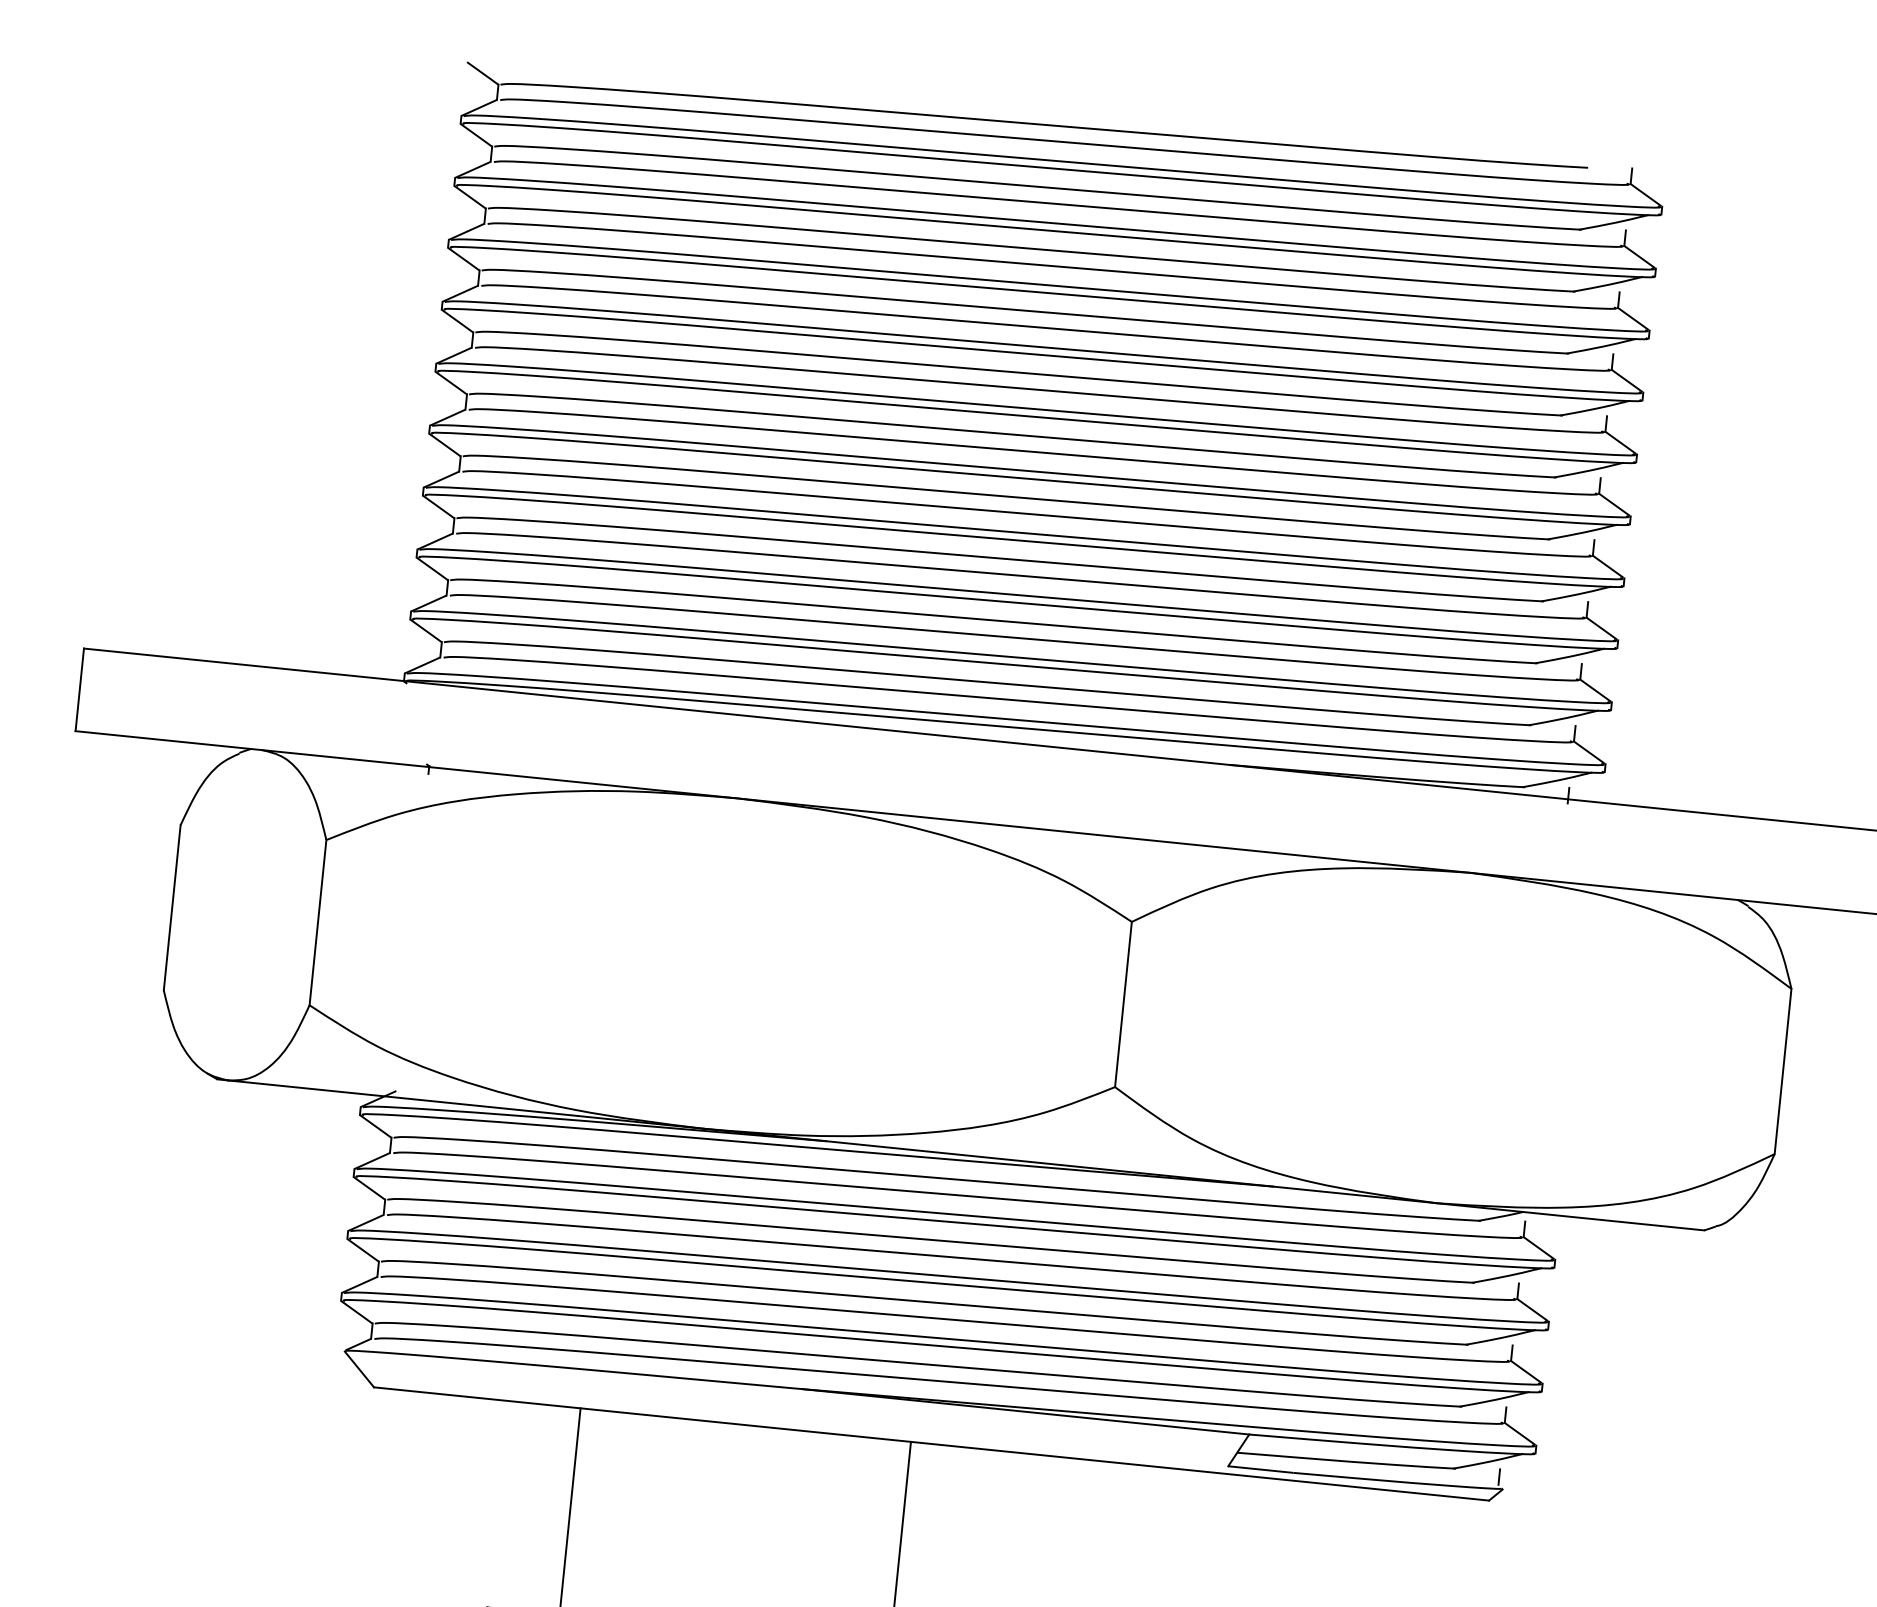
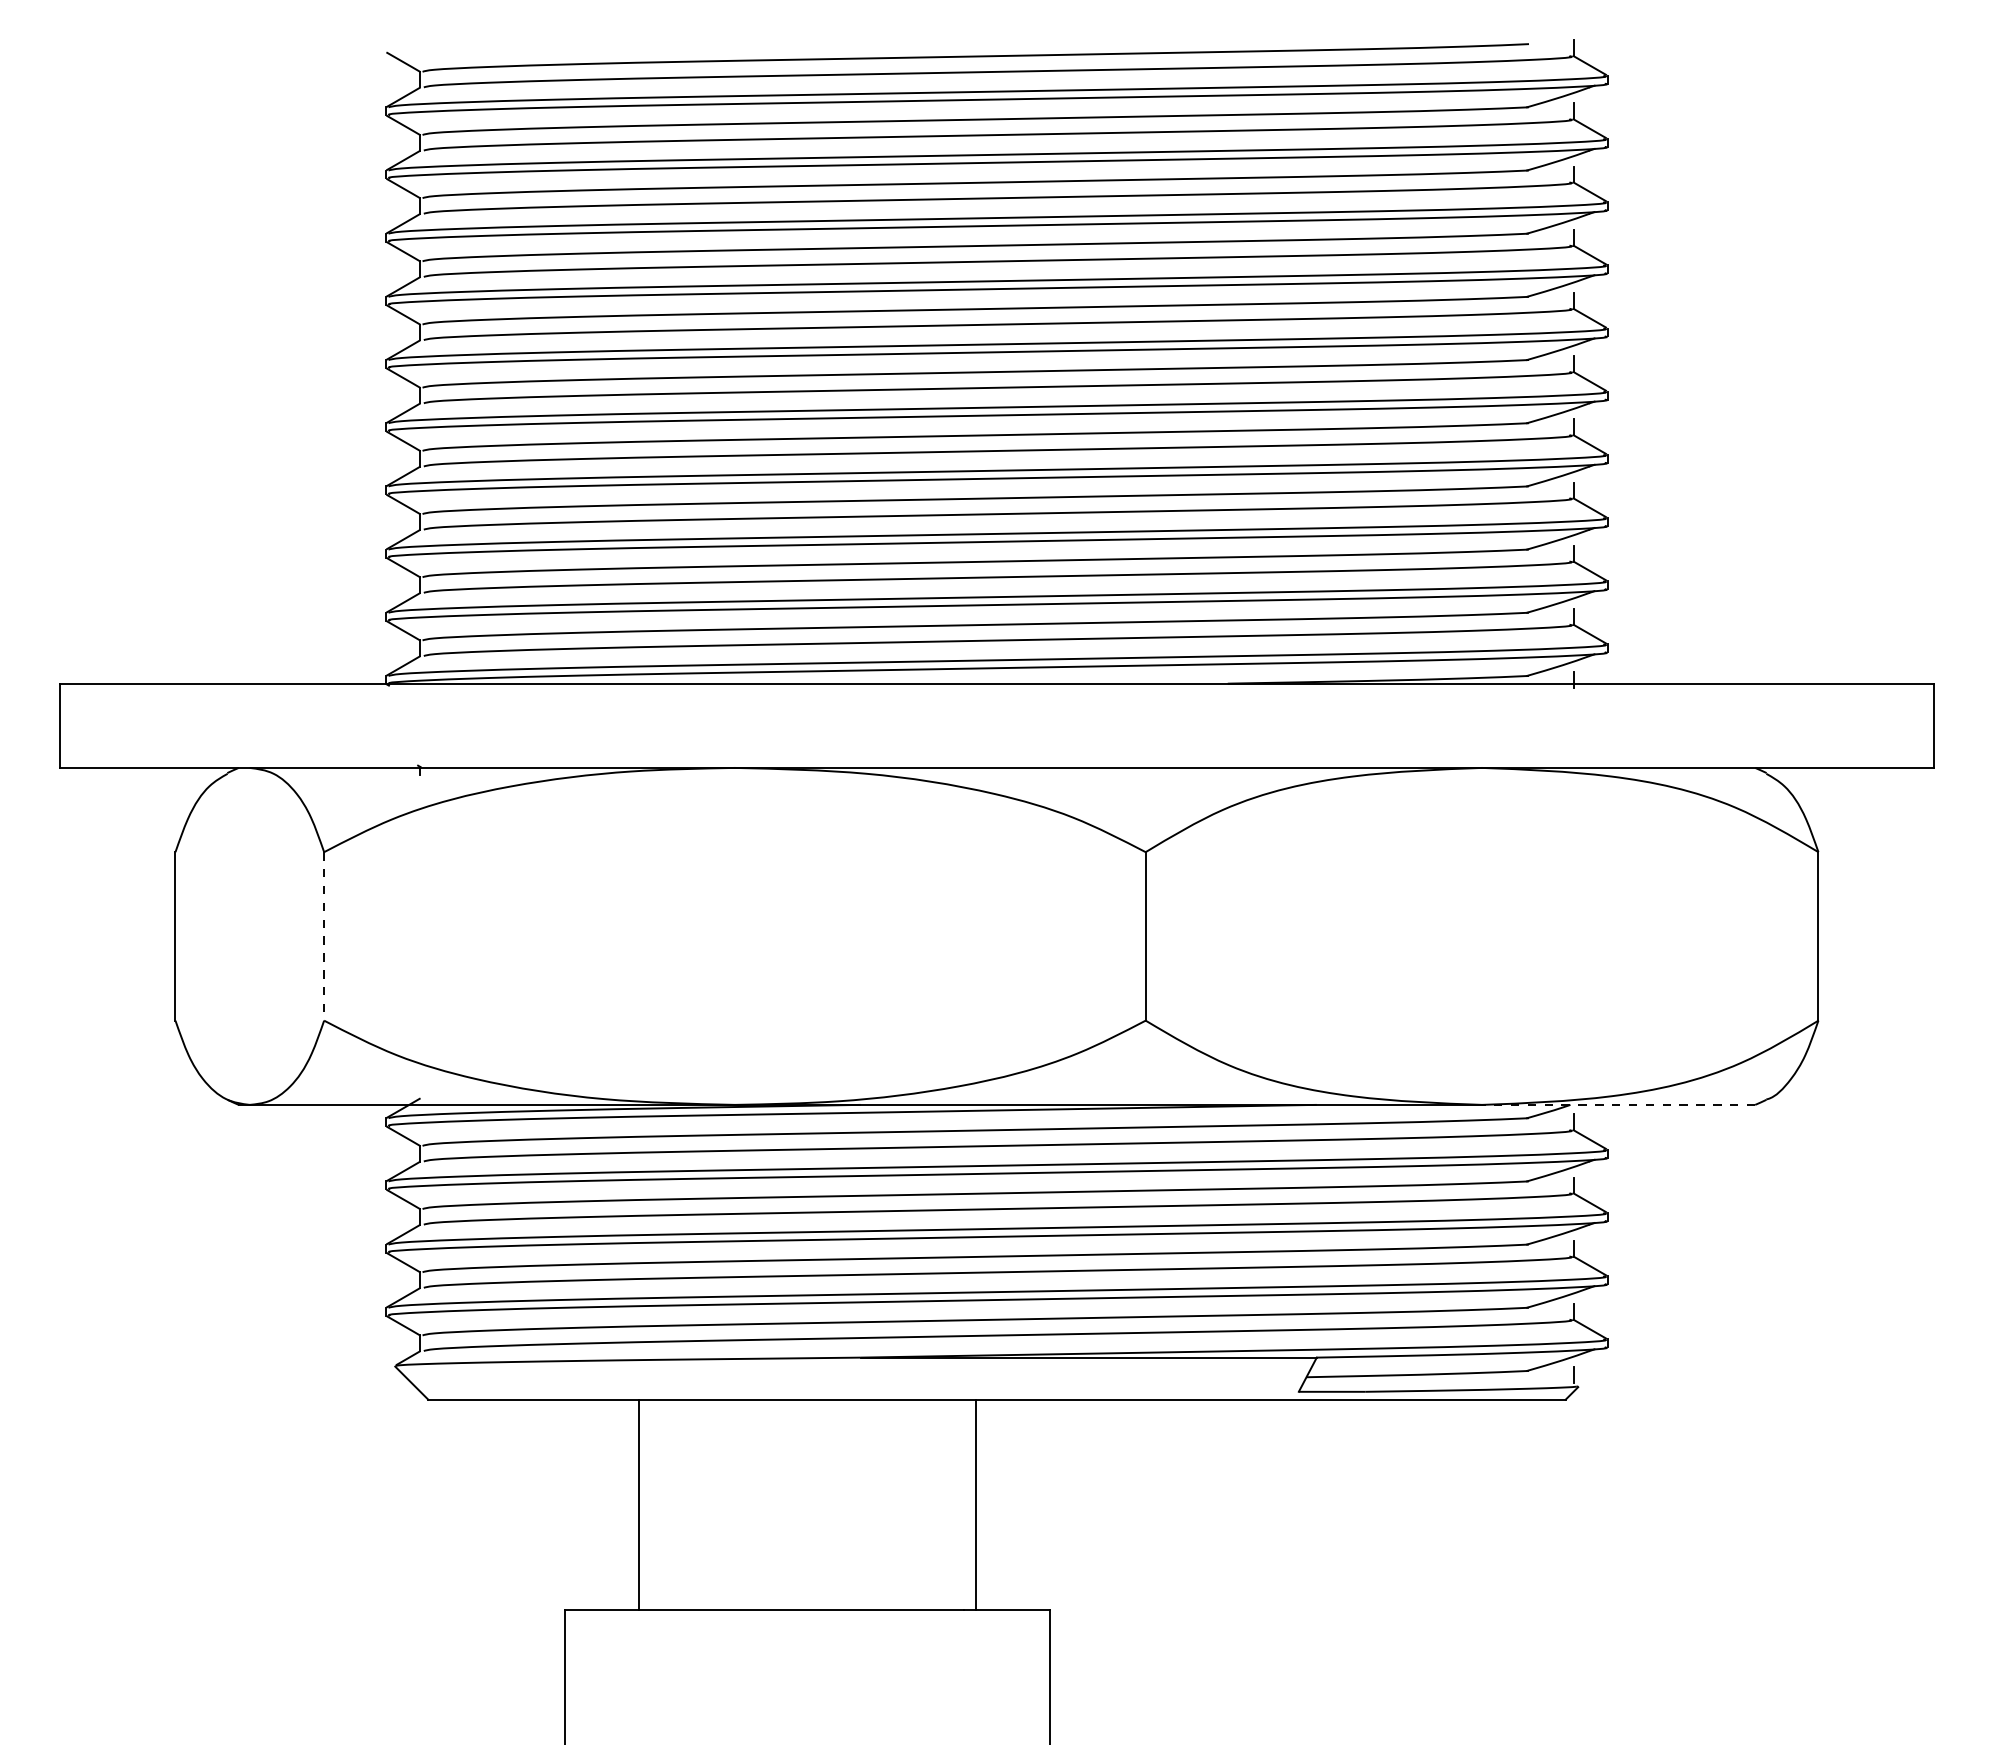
line: (318, 922) -> (324, 936), solid -> dashed
line: (1570, 1216) -> (1618, 1104), solid -> dashed

